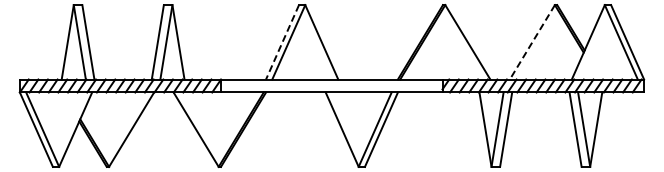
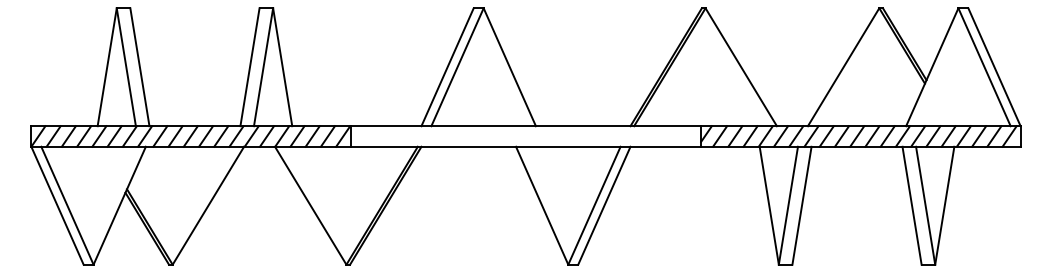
line: (282, 42) -> (447, 67), dashed -> solid
line: (532, 42) -> (843, 67), dashed -> solid

